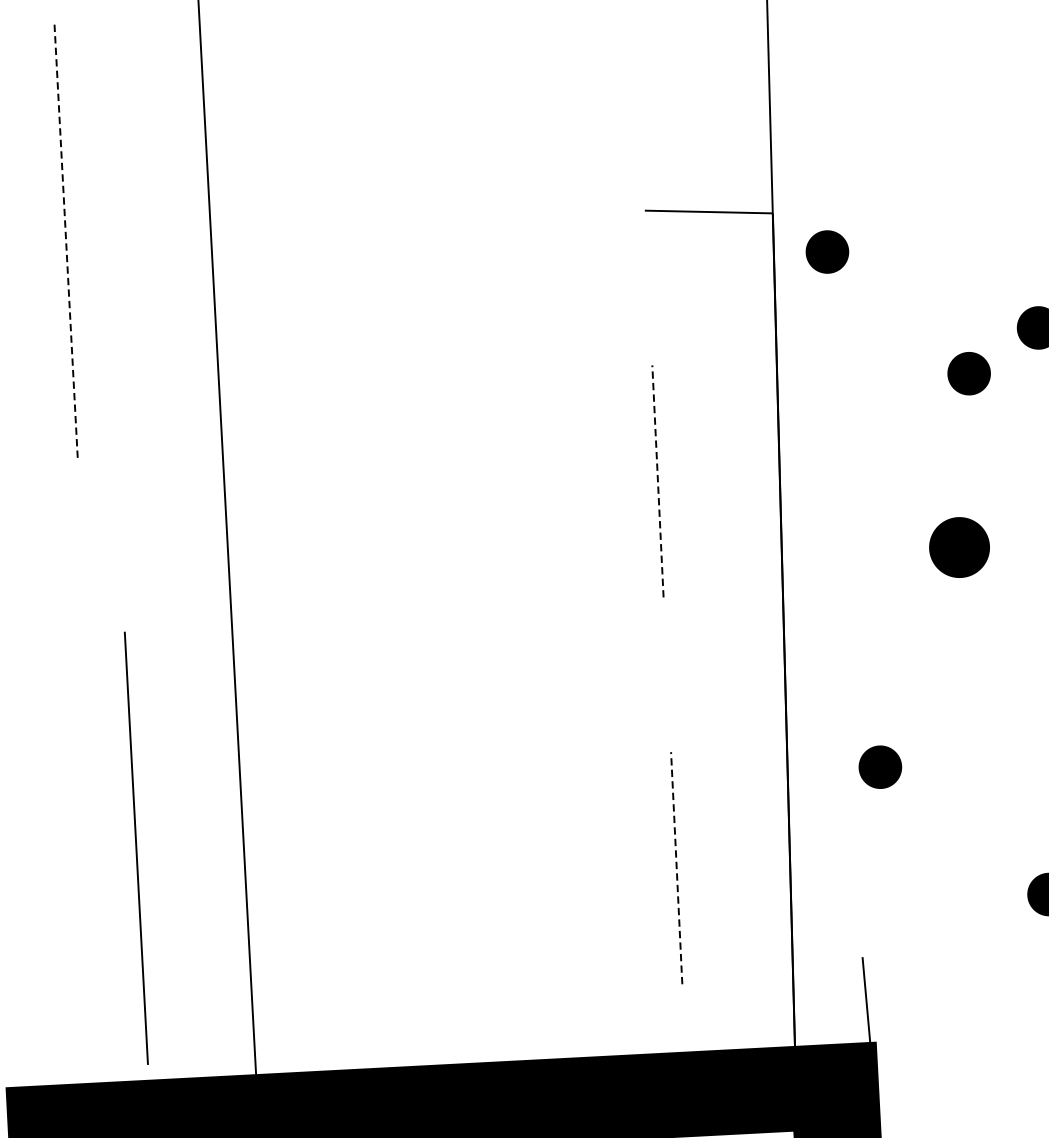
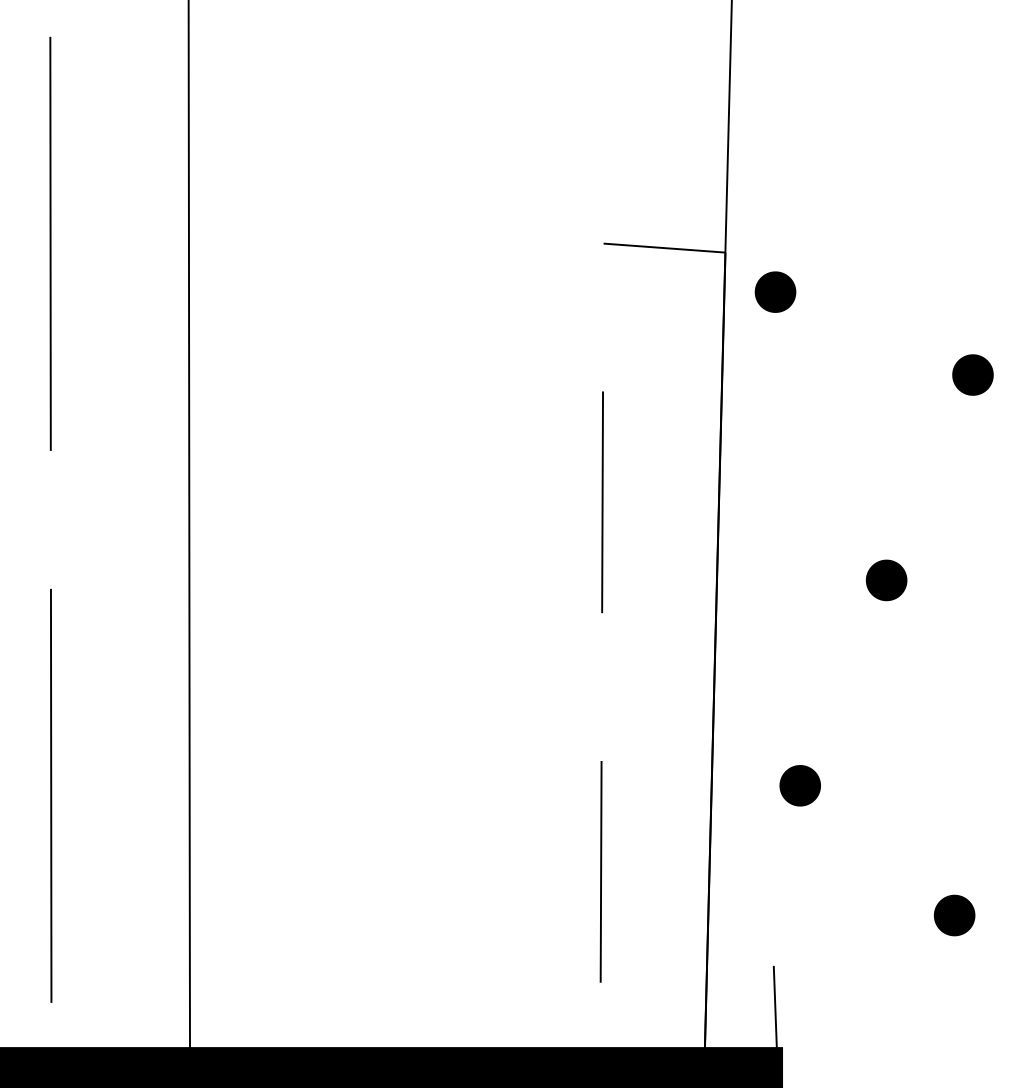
line: (66, 240) -> (50, 243), dashed -> solid
part: (969, 372) -> (904, 414), removed
line: (657, 481) -> (602, 502), dashed -> solid
part: (959, 547) -> (886, 580), size x0.71
line: (136, 847) -> (51, 795), moved
line: (677, 867) -> (601, 871), dashed -> solid

